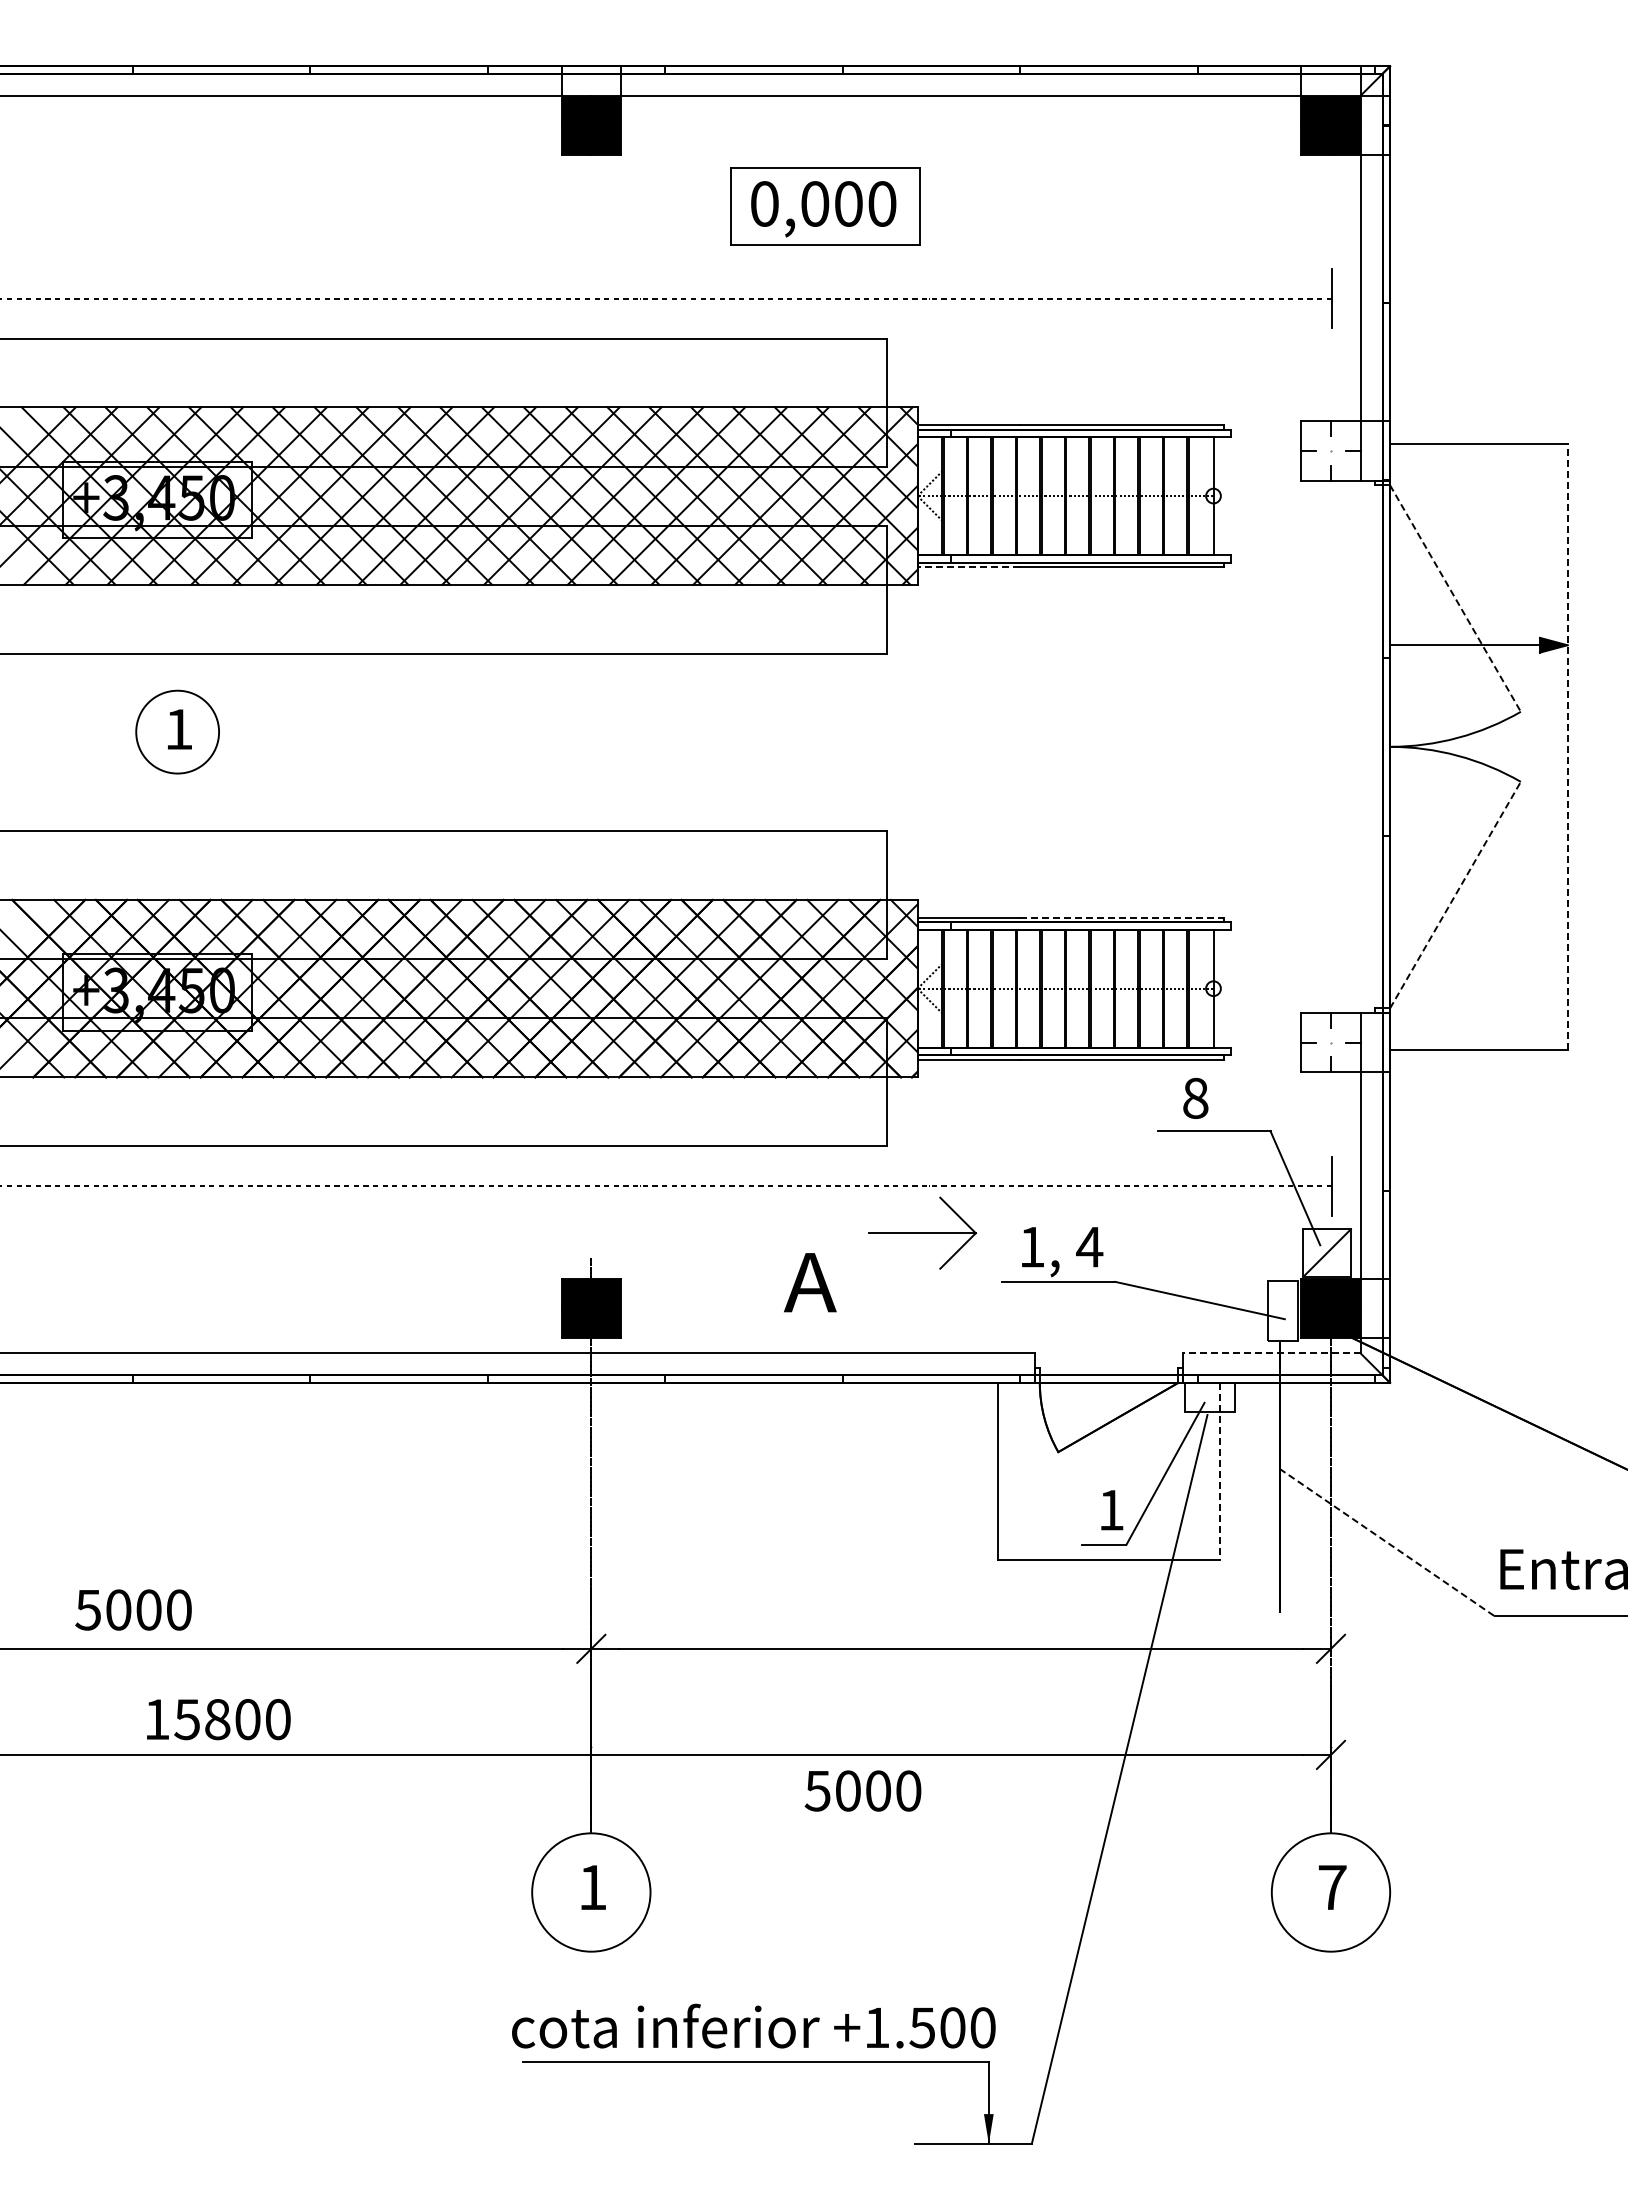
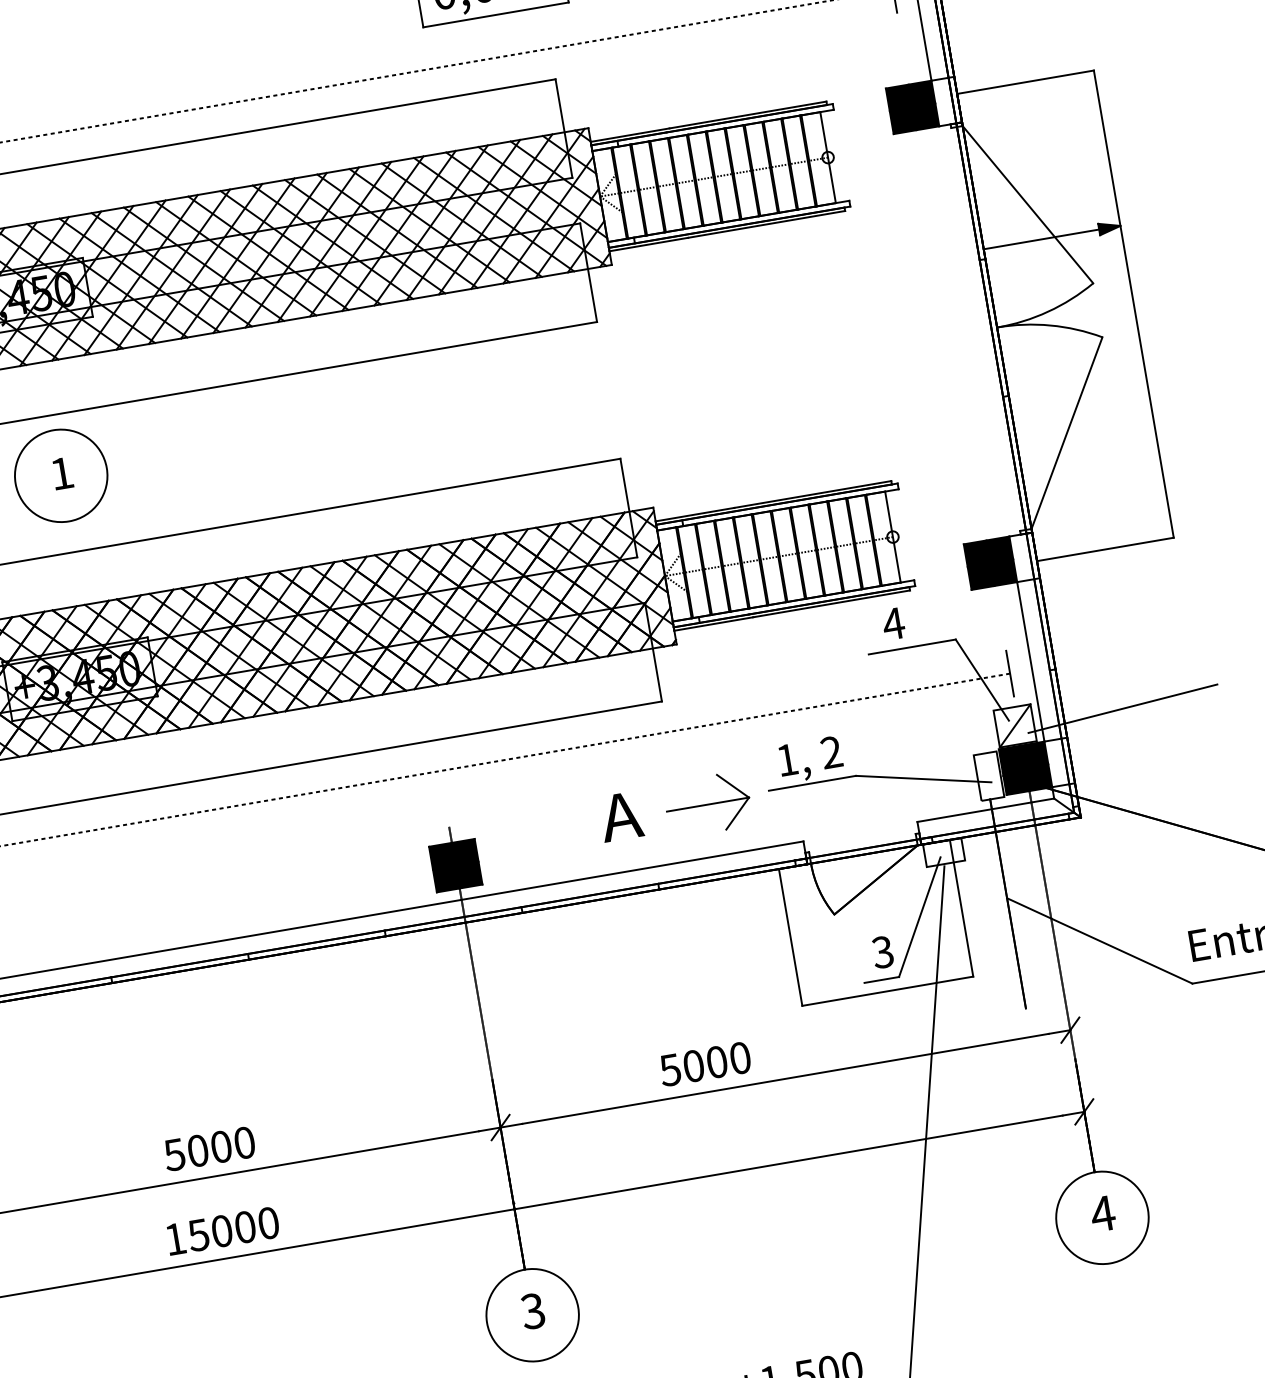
fill: (1330, 450) -> (912, 107), added
line: (968, 567) -> (648, 244), dashed -> solid
line: (1455, 598) -> (1027, 204), dashed -> solid
circle: (177, 731) -> (61, 475), size x1.43
line: (1567, 746) -> (1133, 303), dashed -> solid
line: (1455, 895) -> (1067, 433), dashed -> solid
line: (1121, 917) -> (812, 494), dashed -> solid
fill: (1330, 1042) -> (990, 563), added
text: (1195, 1097) -> (893, 623), 8 -> 4
part: (922, 1232) -> (707, 804), moved
text: (1089, 1246) -> (831, 752), 4 -> 2
line: (1466, 1254) -> (1122, 708), added
line: (1271, 1353) -> (985, 810), dashed -> solid
line: (1220, 1471) -> (961, 908), dashed -> solid
text: (1110, 1509) -> (882, 951), 1 -> 3
line: (1387, 1542) -> (1099, 940), dashed -> solid
text: (133, 1609) -> (209, 1148), moved
text: (217, 1719) -> (221, 1231), 15800 -> 15000
text: (862, 1790) -> (704, 1063), moved
text: (592, 1887) -> (532, 1311), 1 -> 3
text: (1332, 1887) -> (1102, 1213), 7 -> 4

